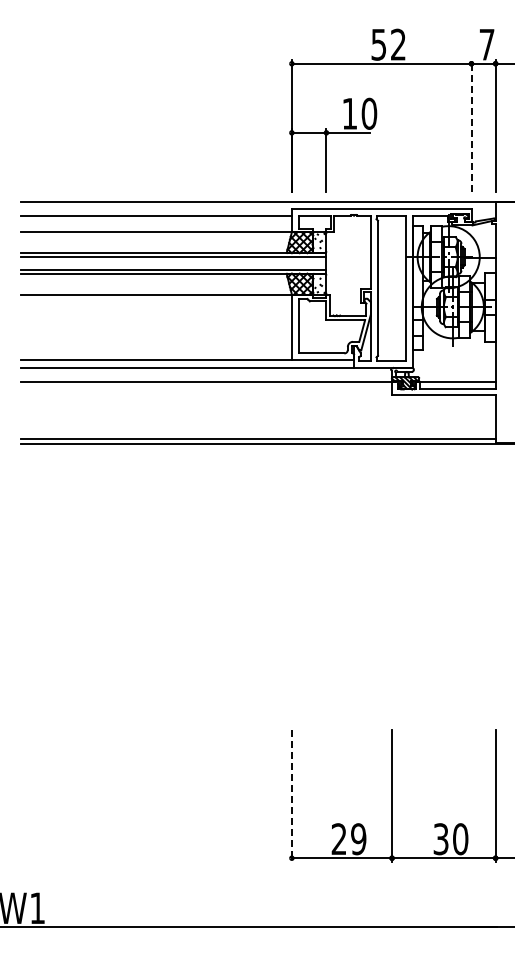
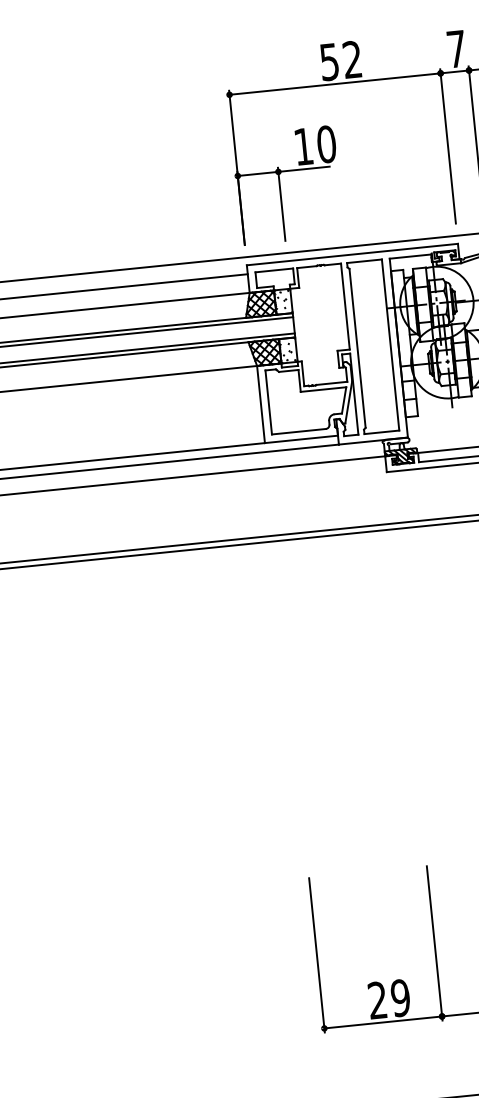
line: (471, 125) -> (448, 145), dashed -> solid
line: (291, 796) -> (316, 955), dashed -> solid

